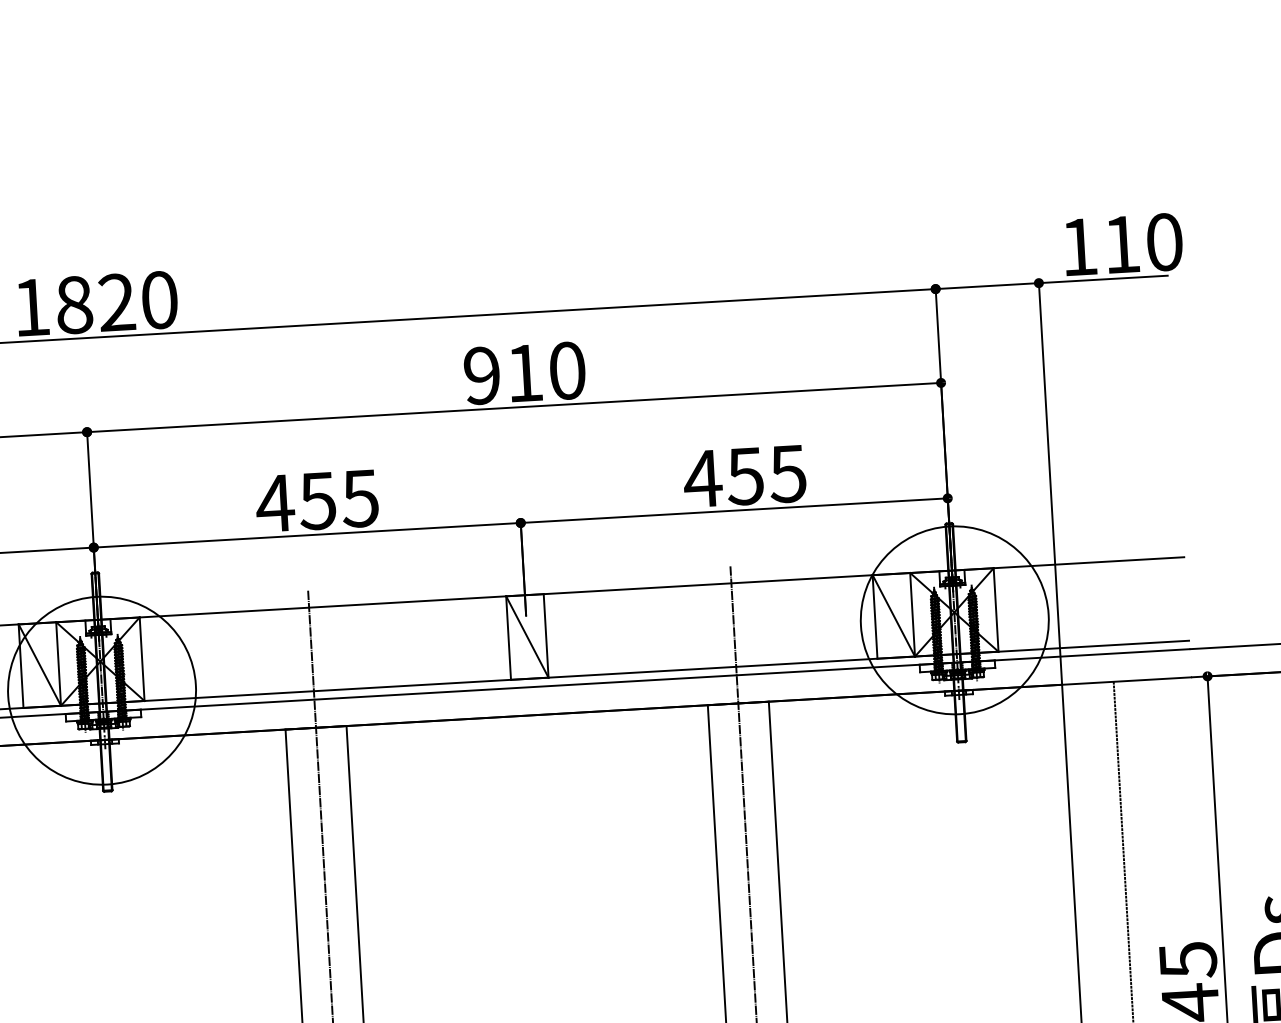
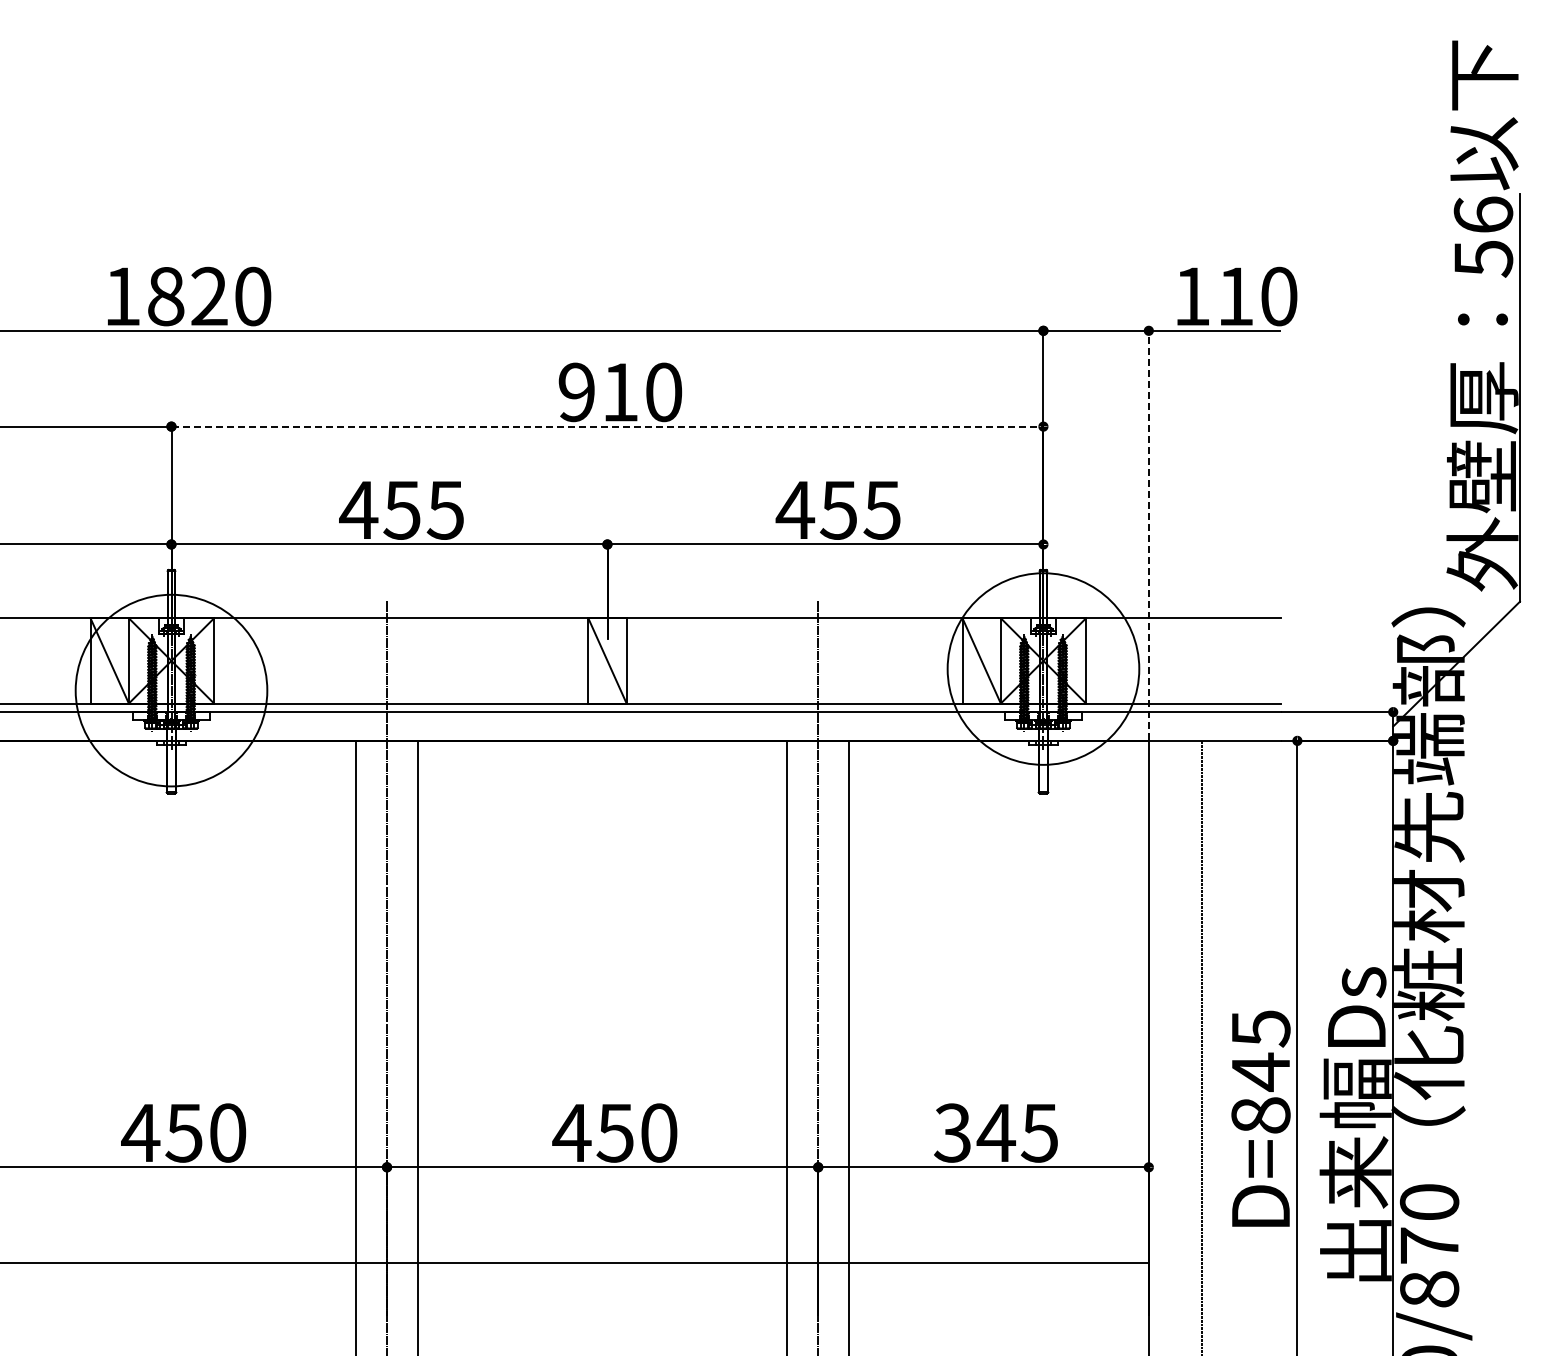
line: (514, 407) -> (607, 426), solid -> dashed
line: (1050, 482) -> (1148, 534), solid -> dashed

